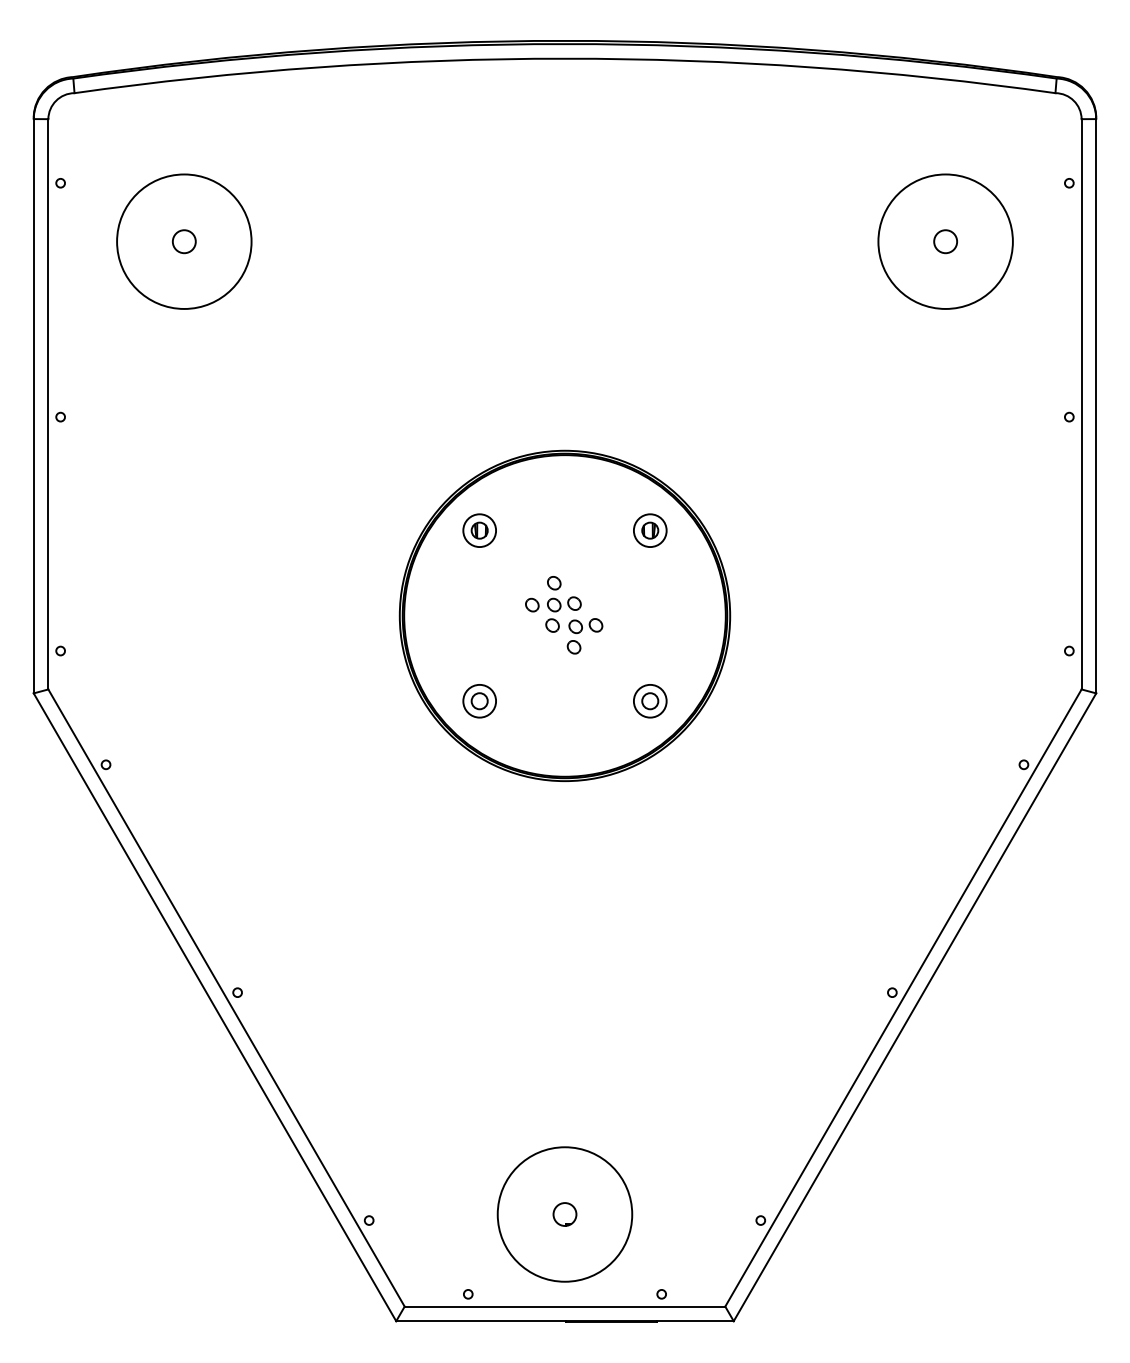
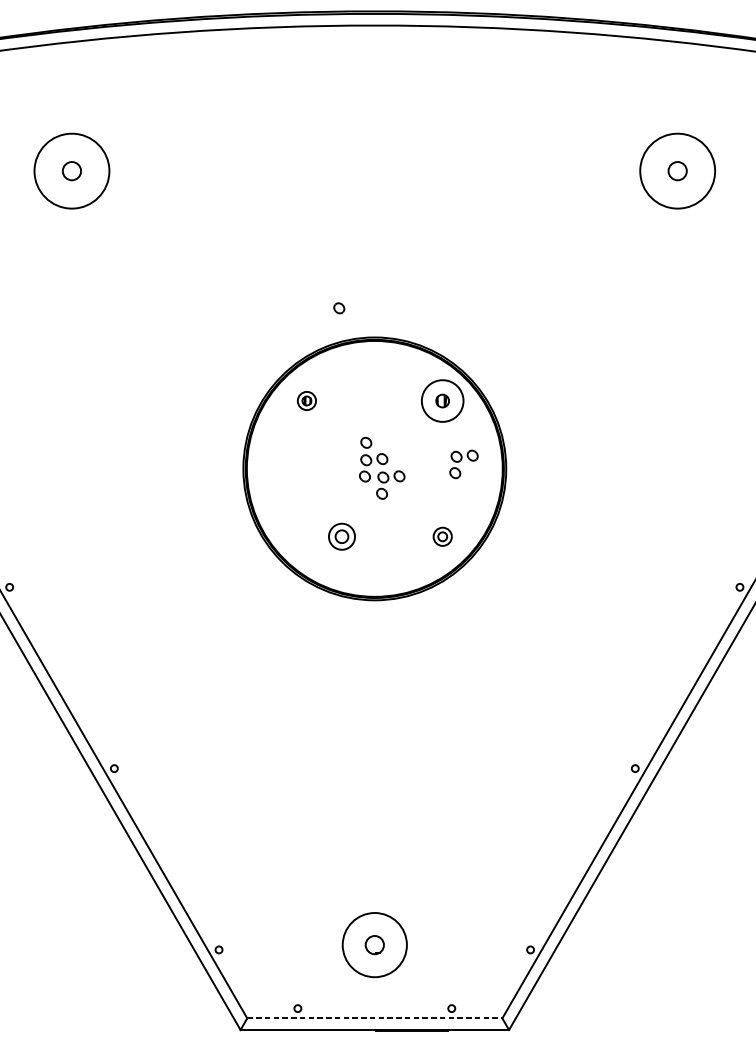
circle: (184, 241) -> (72, 170), size x0.7
circle: (945, 241) -> (677, 170), size x0.7
part: (479, 530) -> (306, 400), size x0.7
circle: (649, 530) -> (442, 400), size x1.6
part: (532, 604) -> (339, 307), moved
part: (676, 610) -> (463, 464), added
part: (479, 701) -> (341, 536), moved
part: (650, 701) -> (442, 536), size x0.7
circle: (564, 1214) -> (374, 945), size x0.6
line: (565, 1306) -> (375, 1018), solid -> dashed

